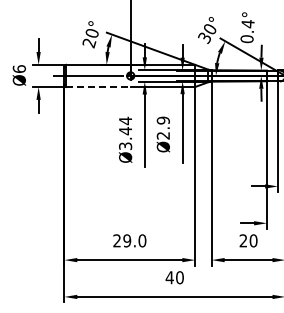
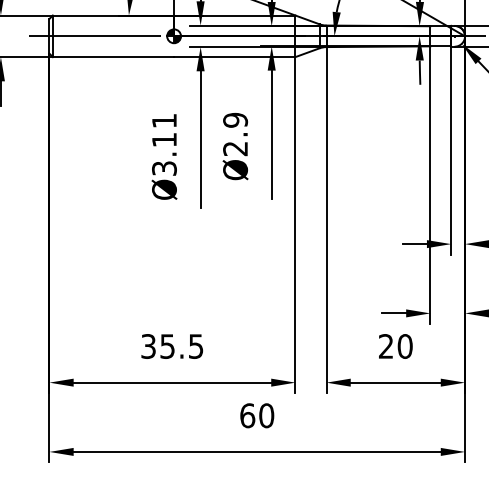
line: (98, 86) -> (113, 56), dashed -> solid
text: (125, 125) -> (164, 129), Ø3.44 -> Ø3.11
text: (129, 240) -> (171, 345), 29.0 -> 35.5
text: (169, 277) -> (247, 415), 40 -> 60

